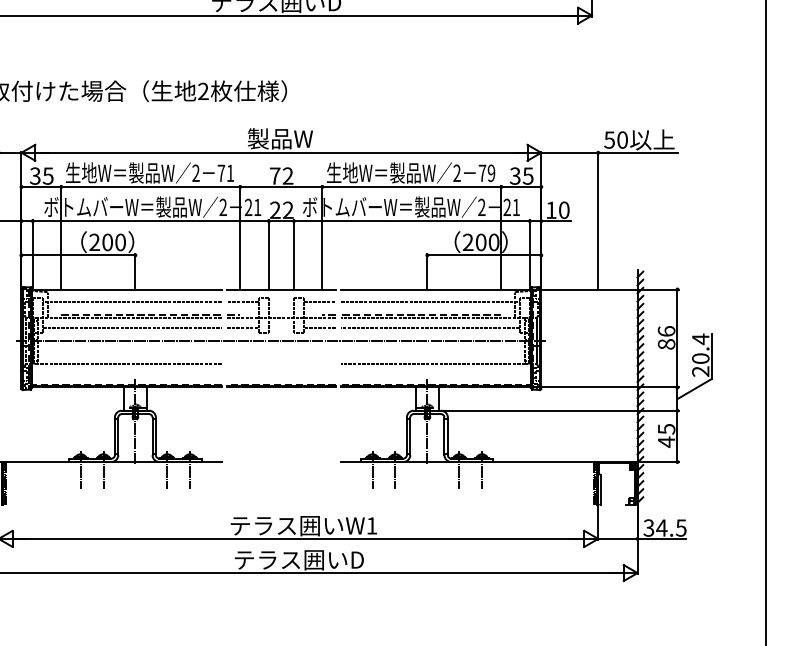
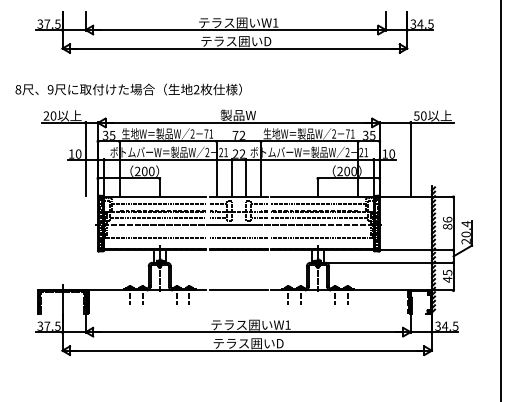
text: (491, 172) -> (352, 133), 79 -> 71
line: (280, 364) -> (238, 237), added
line: (280, 461) -> (238, 290), added

